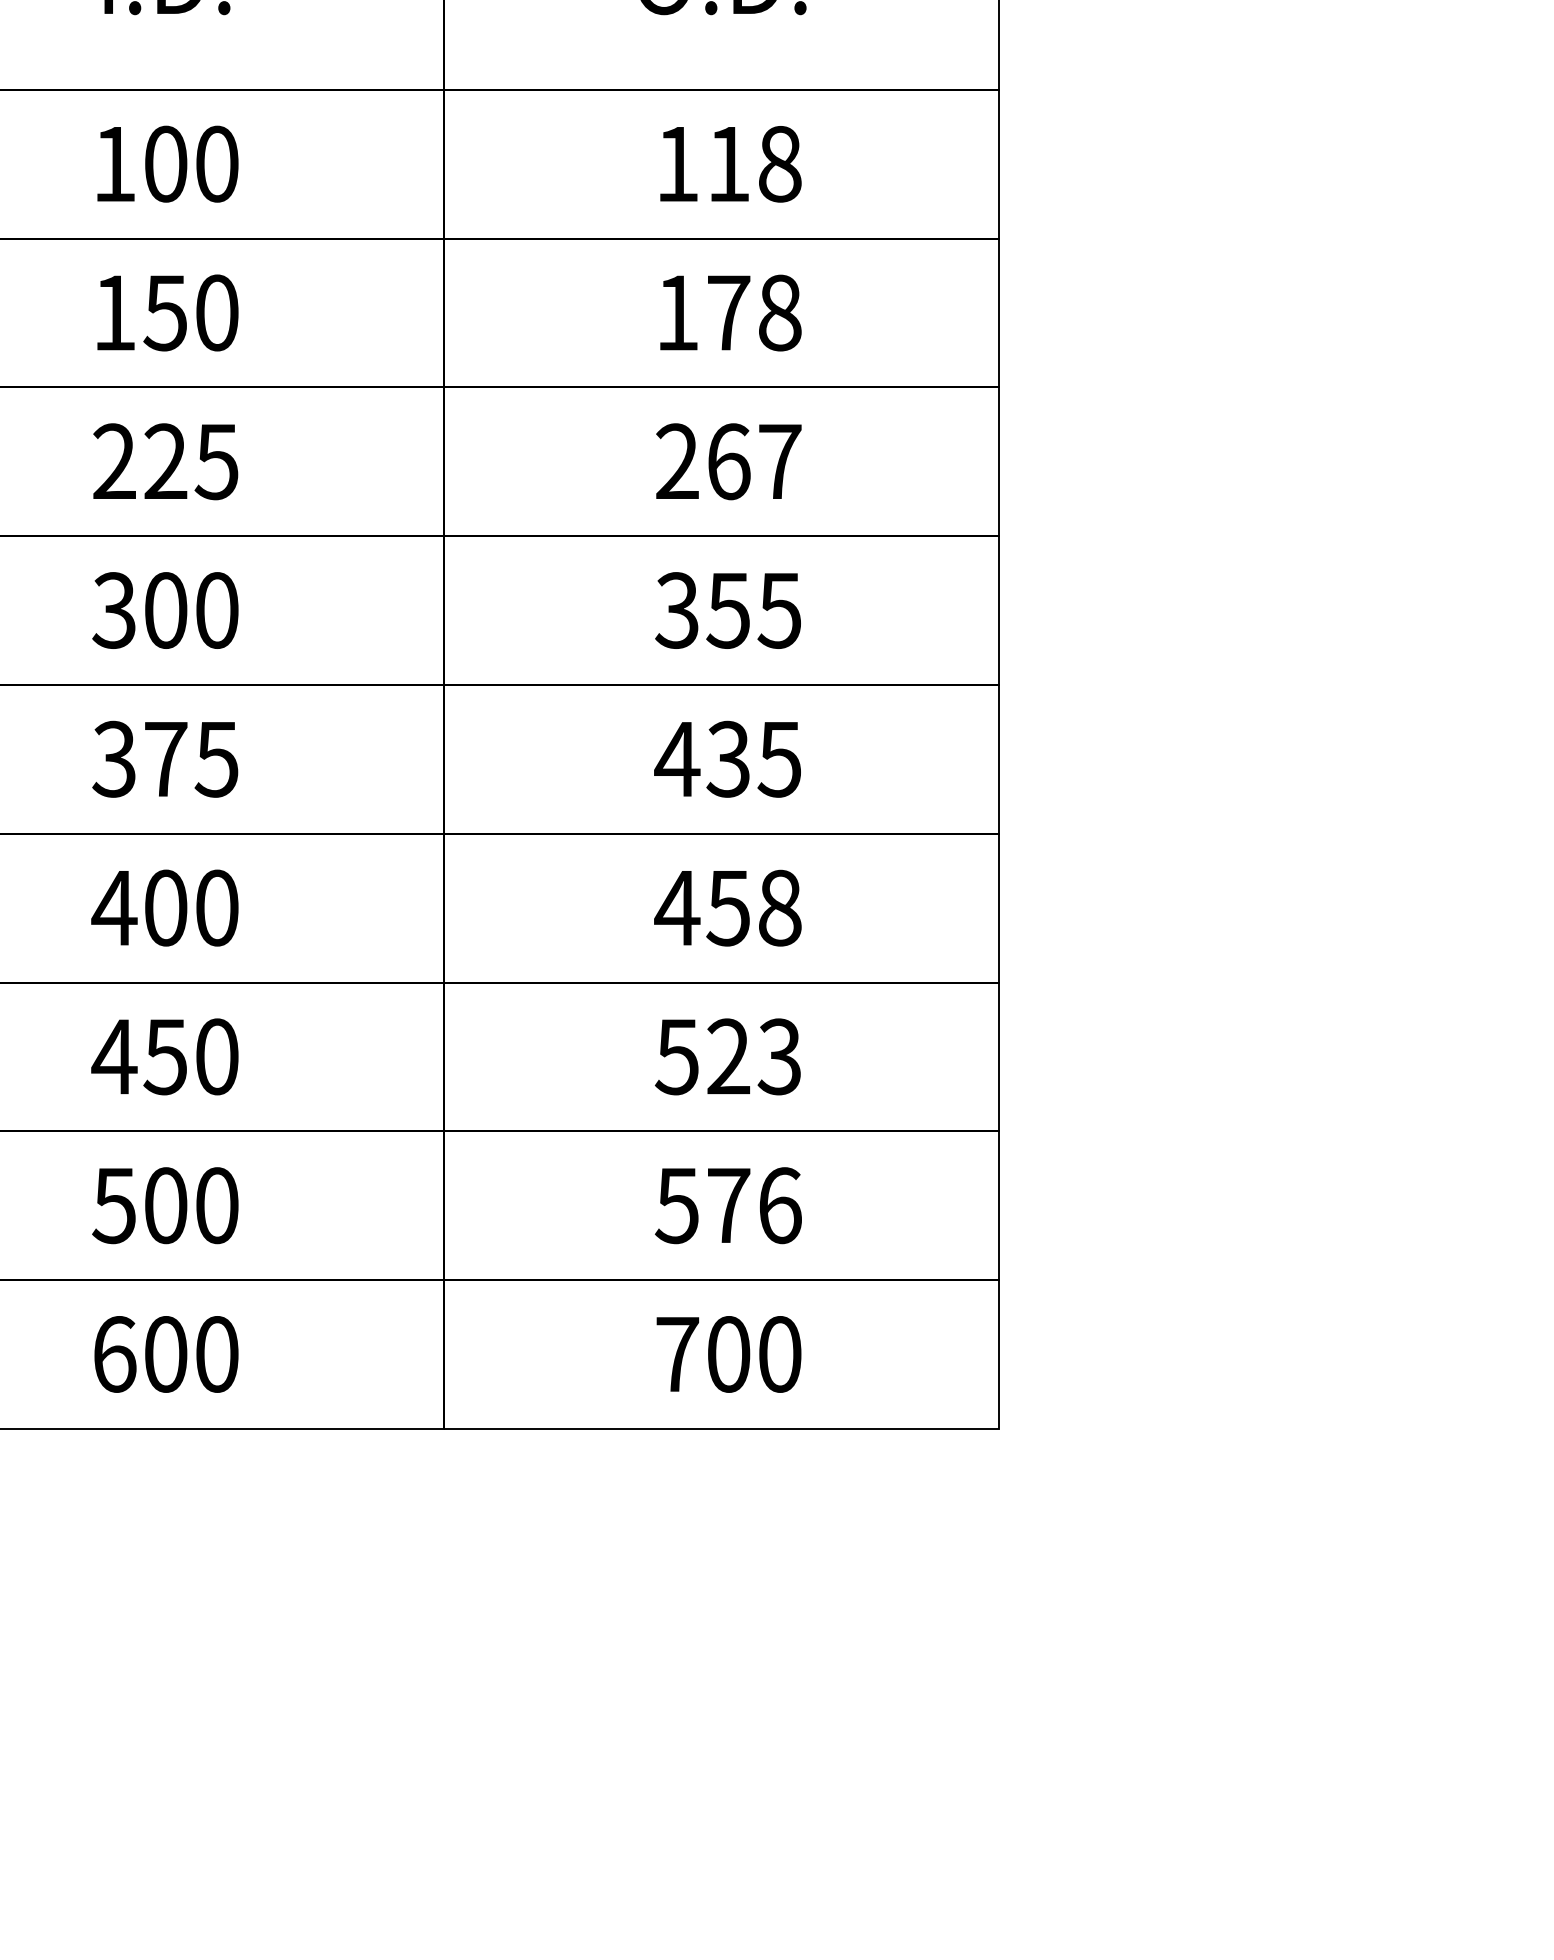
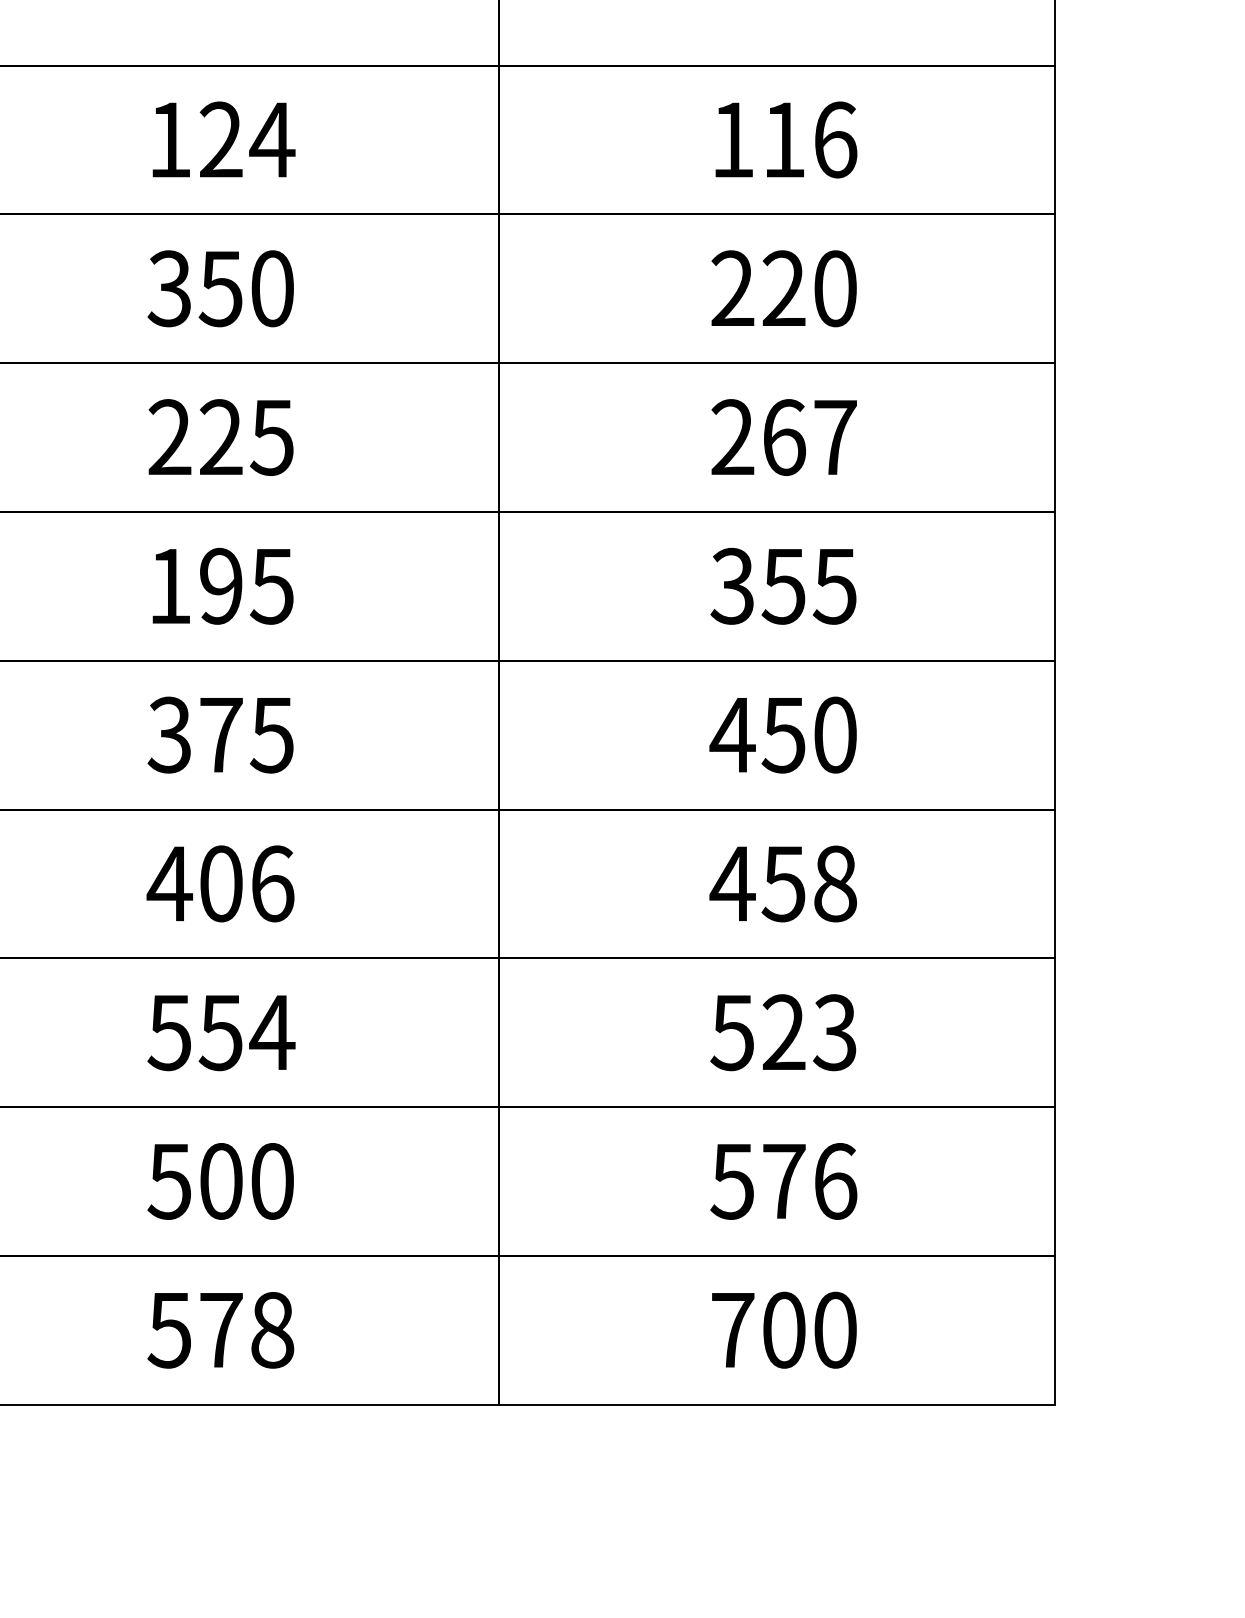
text: (192, 163) -> (247, 139), 100 -> 124
text: (780, 163) -> (835, 139), 118 -> 116
text: (113, 312) -> (168, 288), 150 -> 350
text: (728, 312) -> (783, 288), 178 -> 220
text: (165, 610) -> (220, 586), 300 -> 195
text: (753, 758) -> (808, 734), 435 -> 450
text: (217, 907) -> (272, 883), 400 -> 406
text: (165, 1056) -> (220, 1032), 450 -> 554
text: (165, 1354) -> (220, 1330), 600 -> 578

